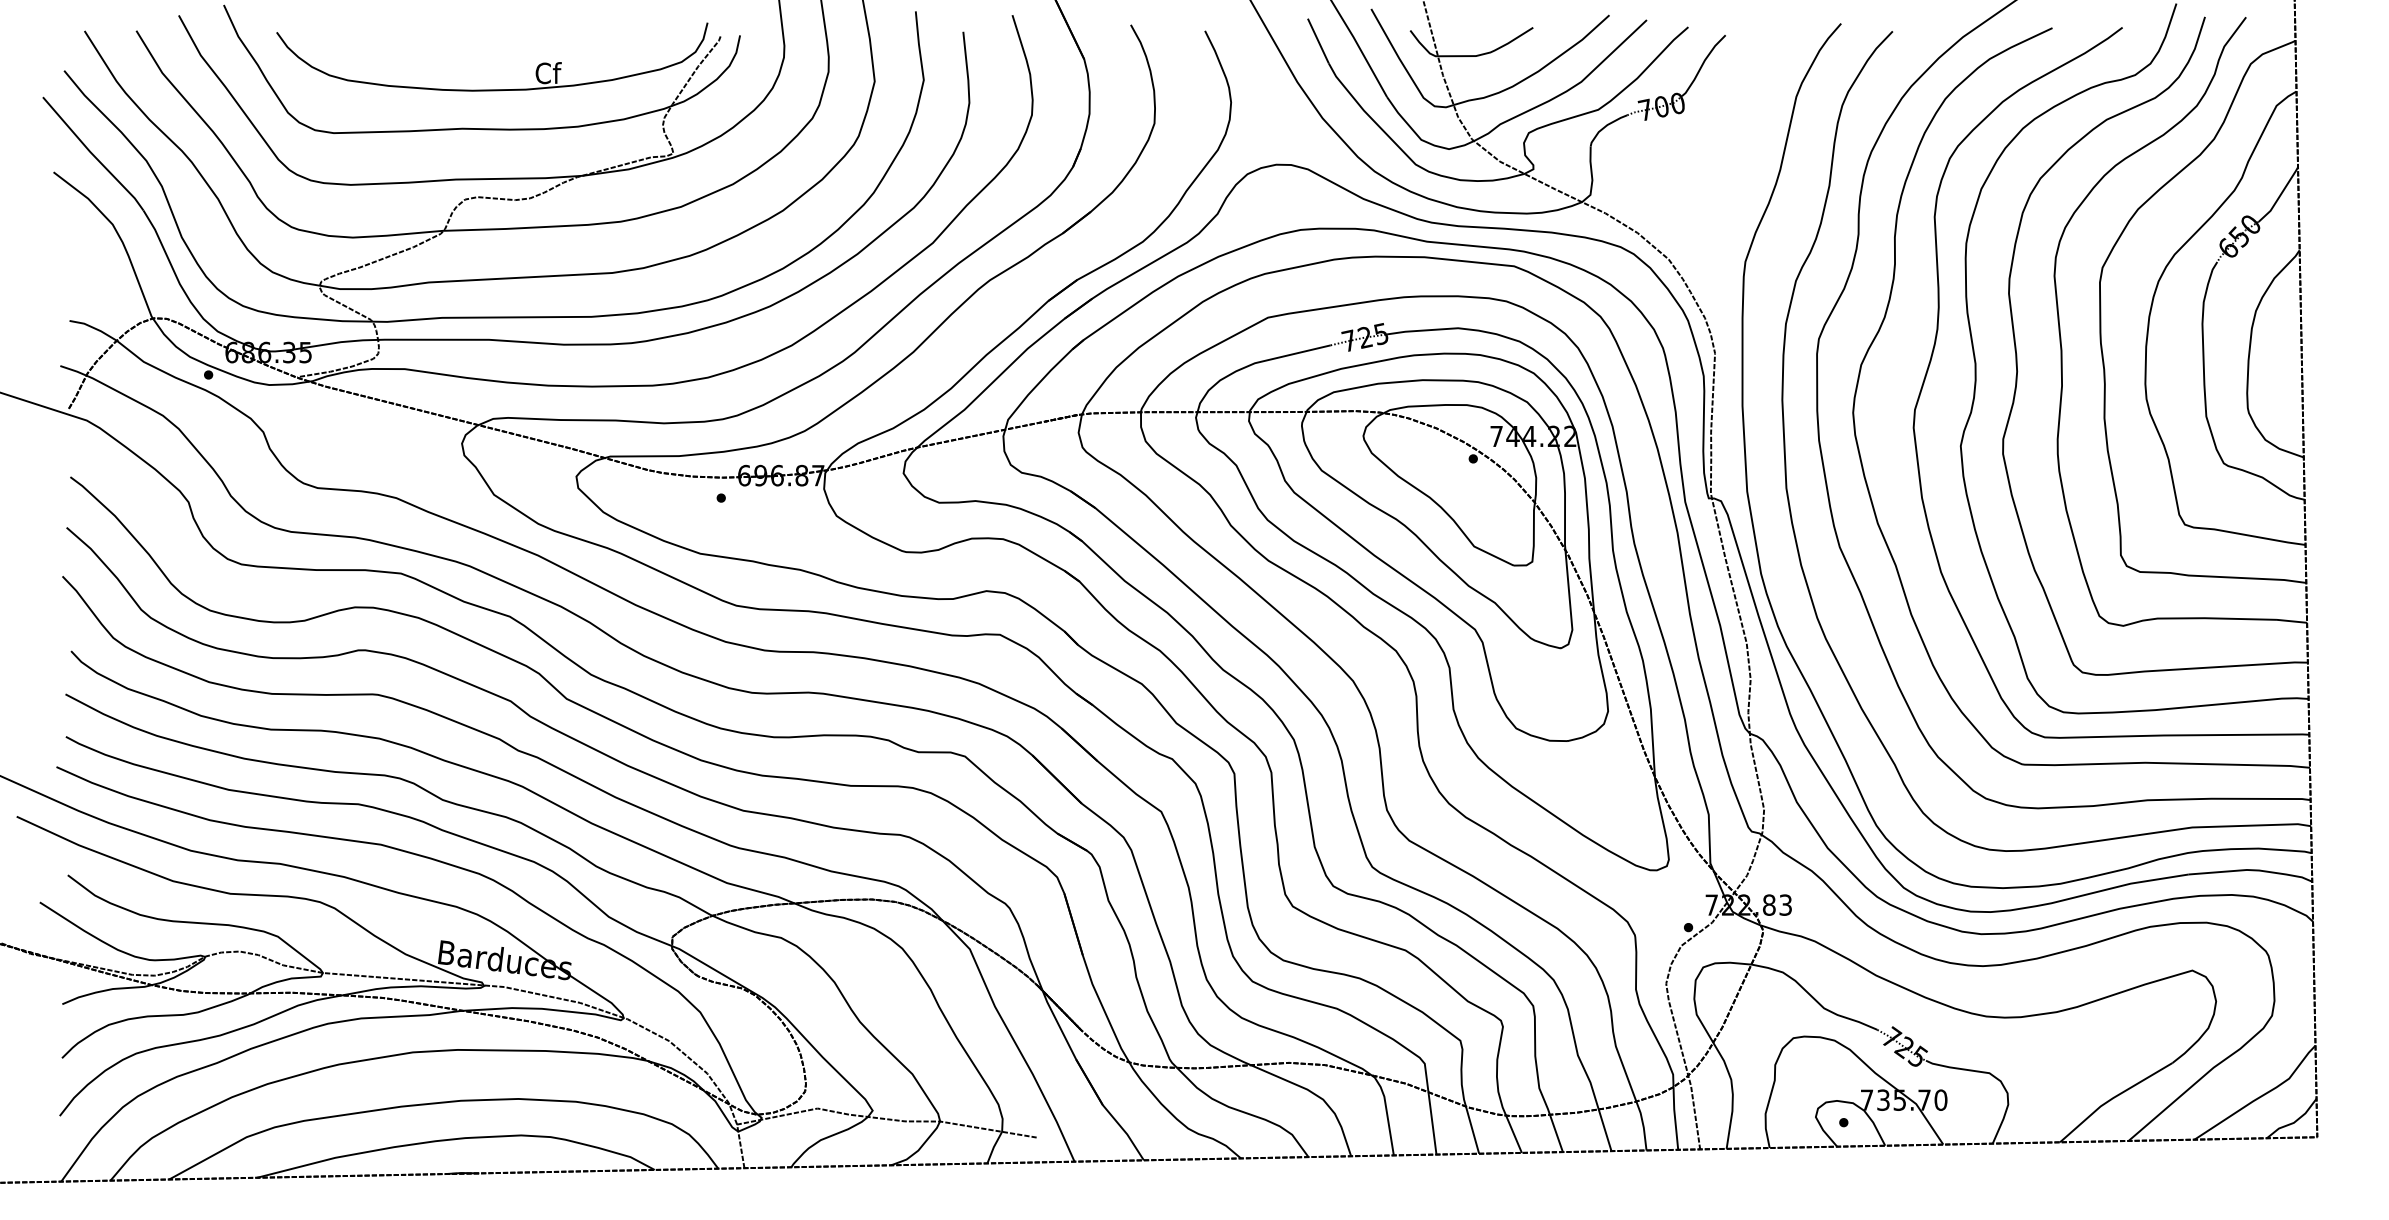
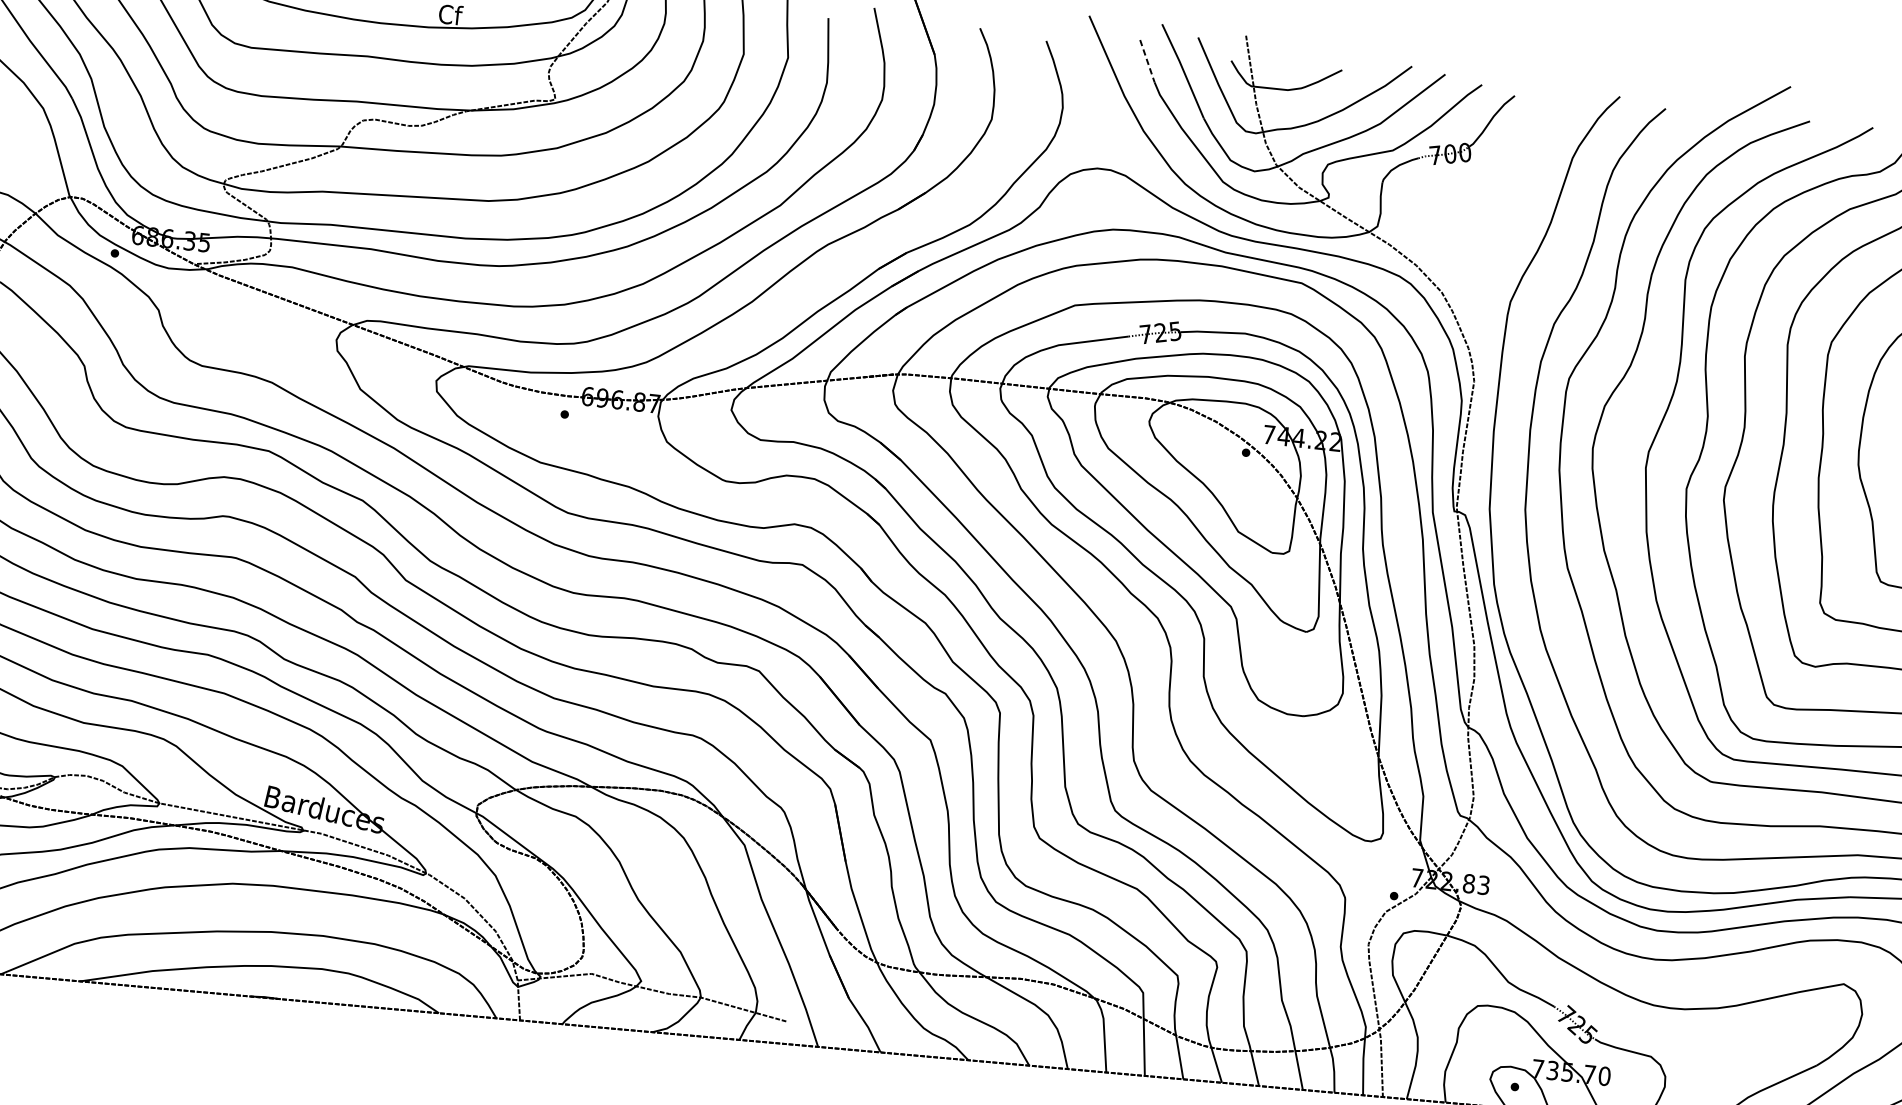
line: (1318, 41) -> (1147, 61), solid -> dashed

